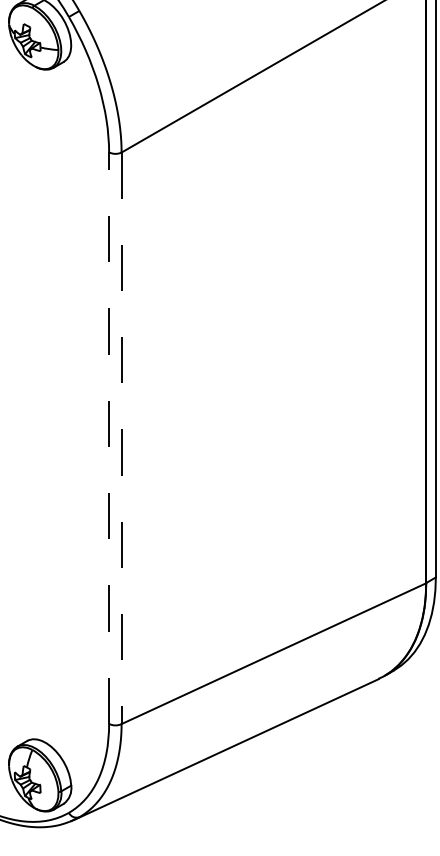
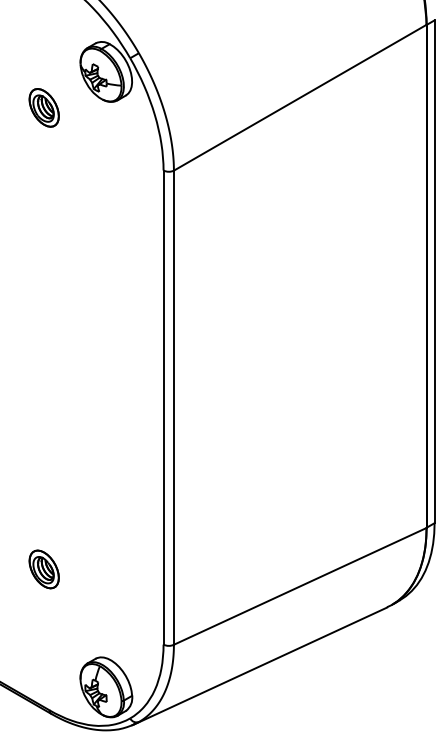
line: (109, 438) -> (163, 407), dashed -> solid
line: (121, 439) -> (173, 408), dashed -> solid

